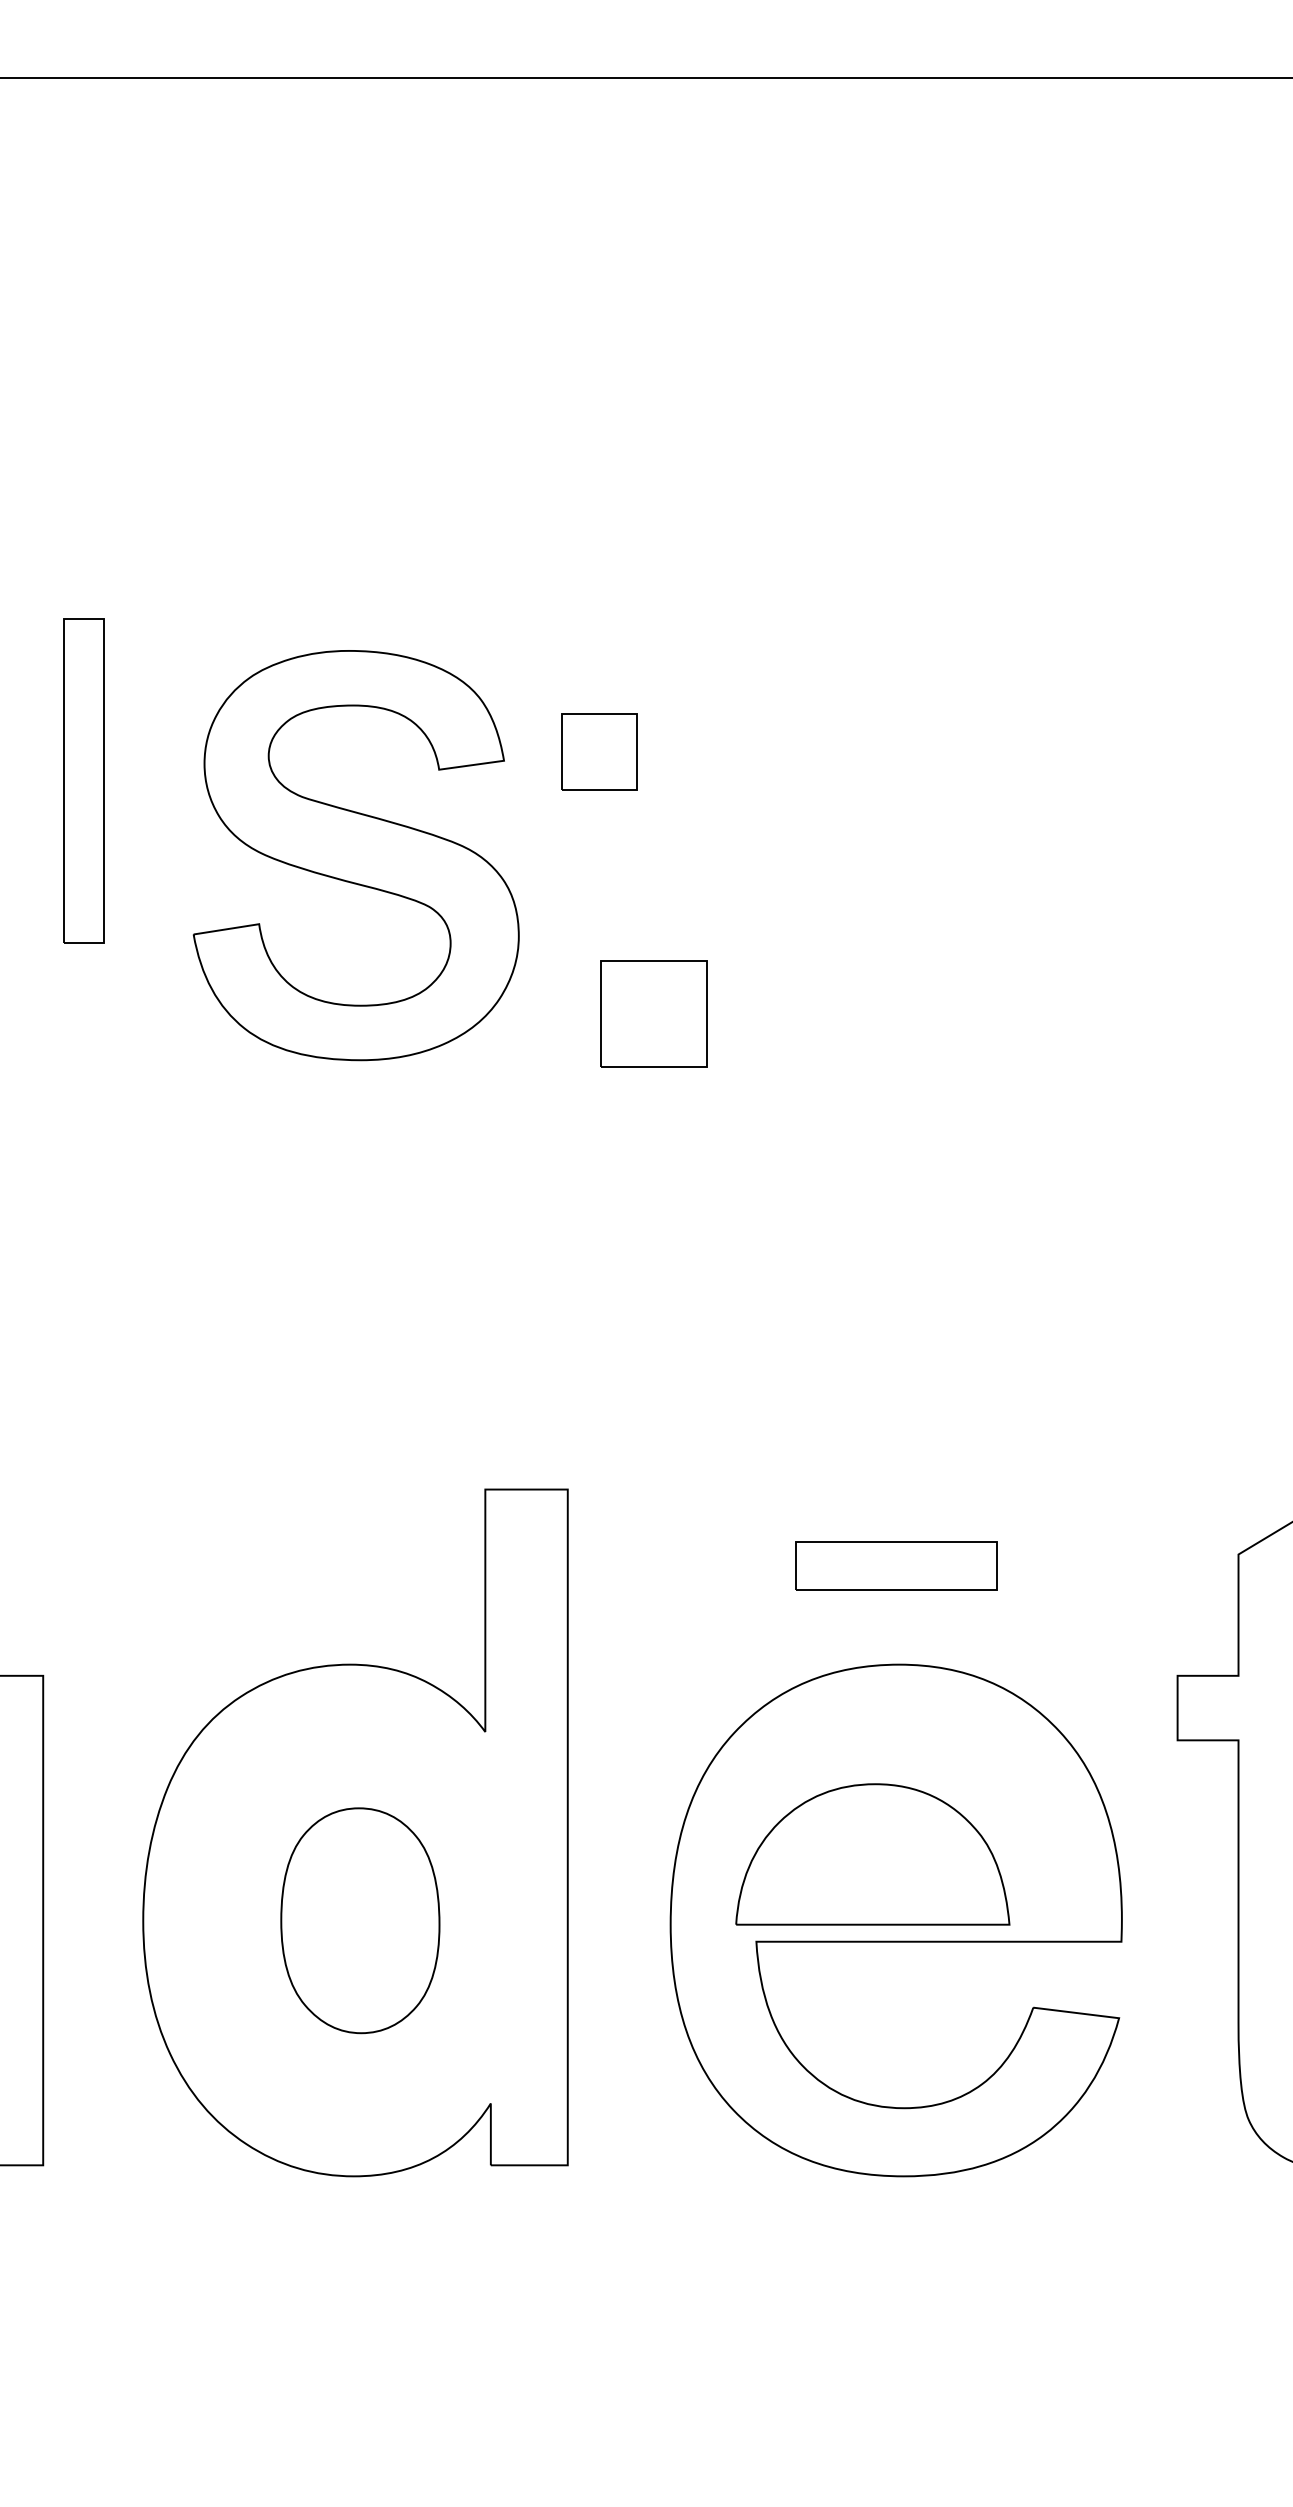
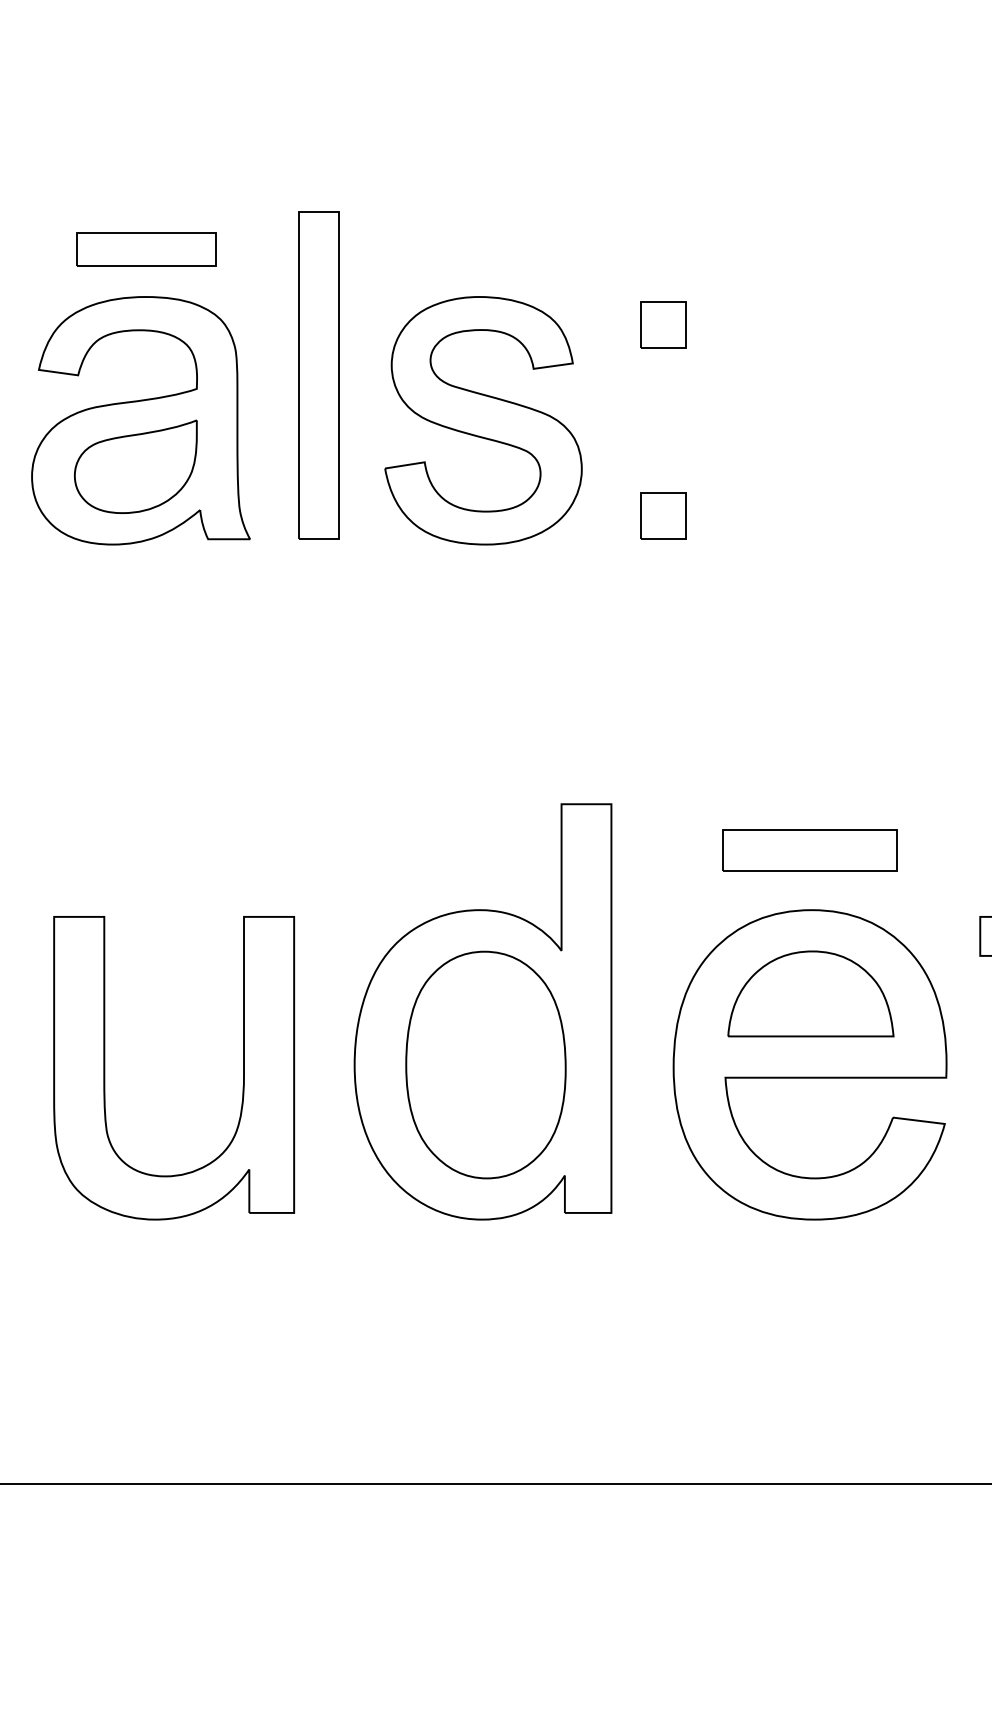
part: (599, 750) -> (663, 324), moved
part: (83, 780) -> (318, 375), size x1.67
part: (653, 1012) -> (663, 515), size x0.71
part: (895, 1566) -> (809, 850), size x1.43
part: (872, 1853) -> (810, 993), moved
part: (359, 1919) -> (485, 1064), size x1.67

